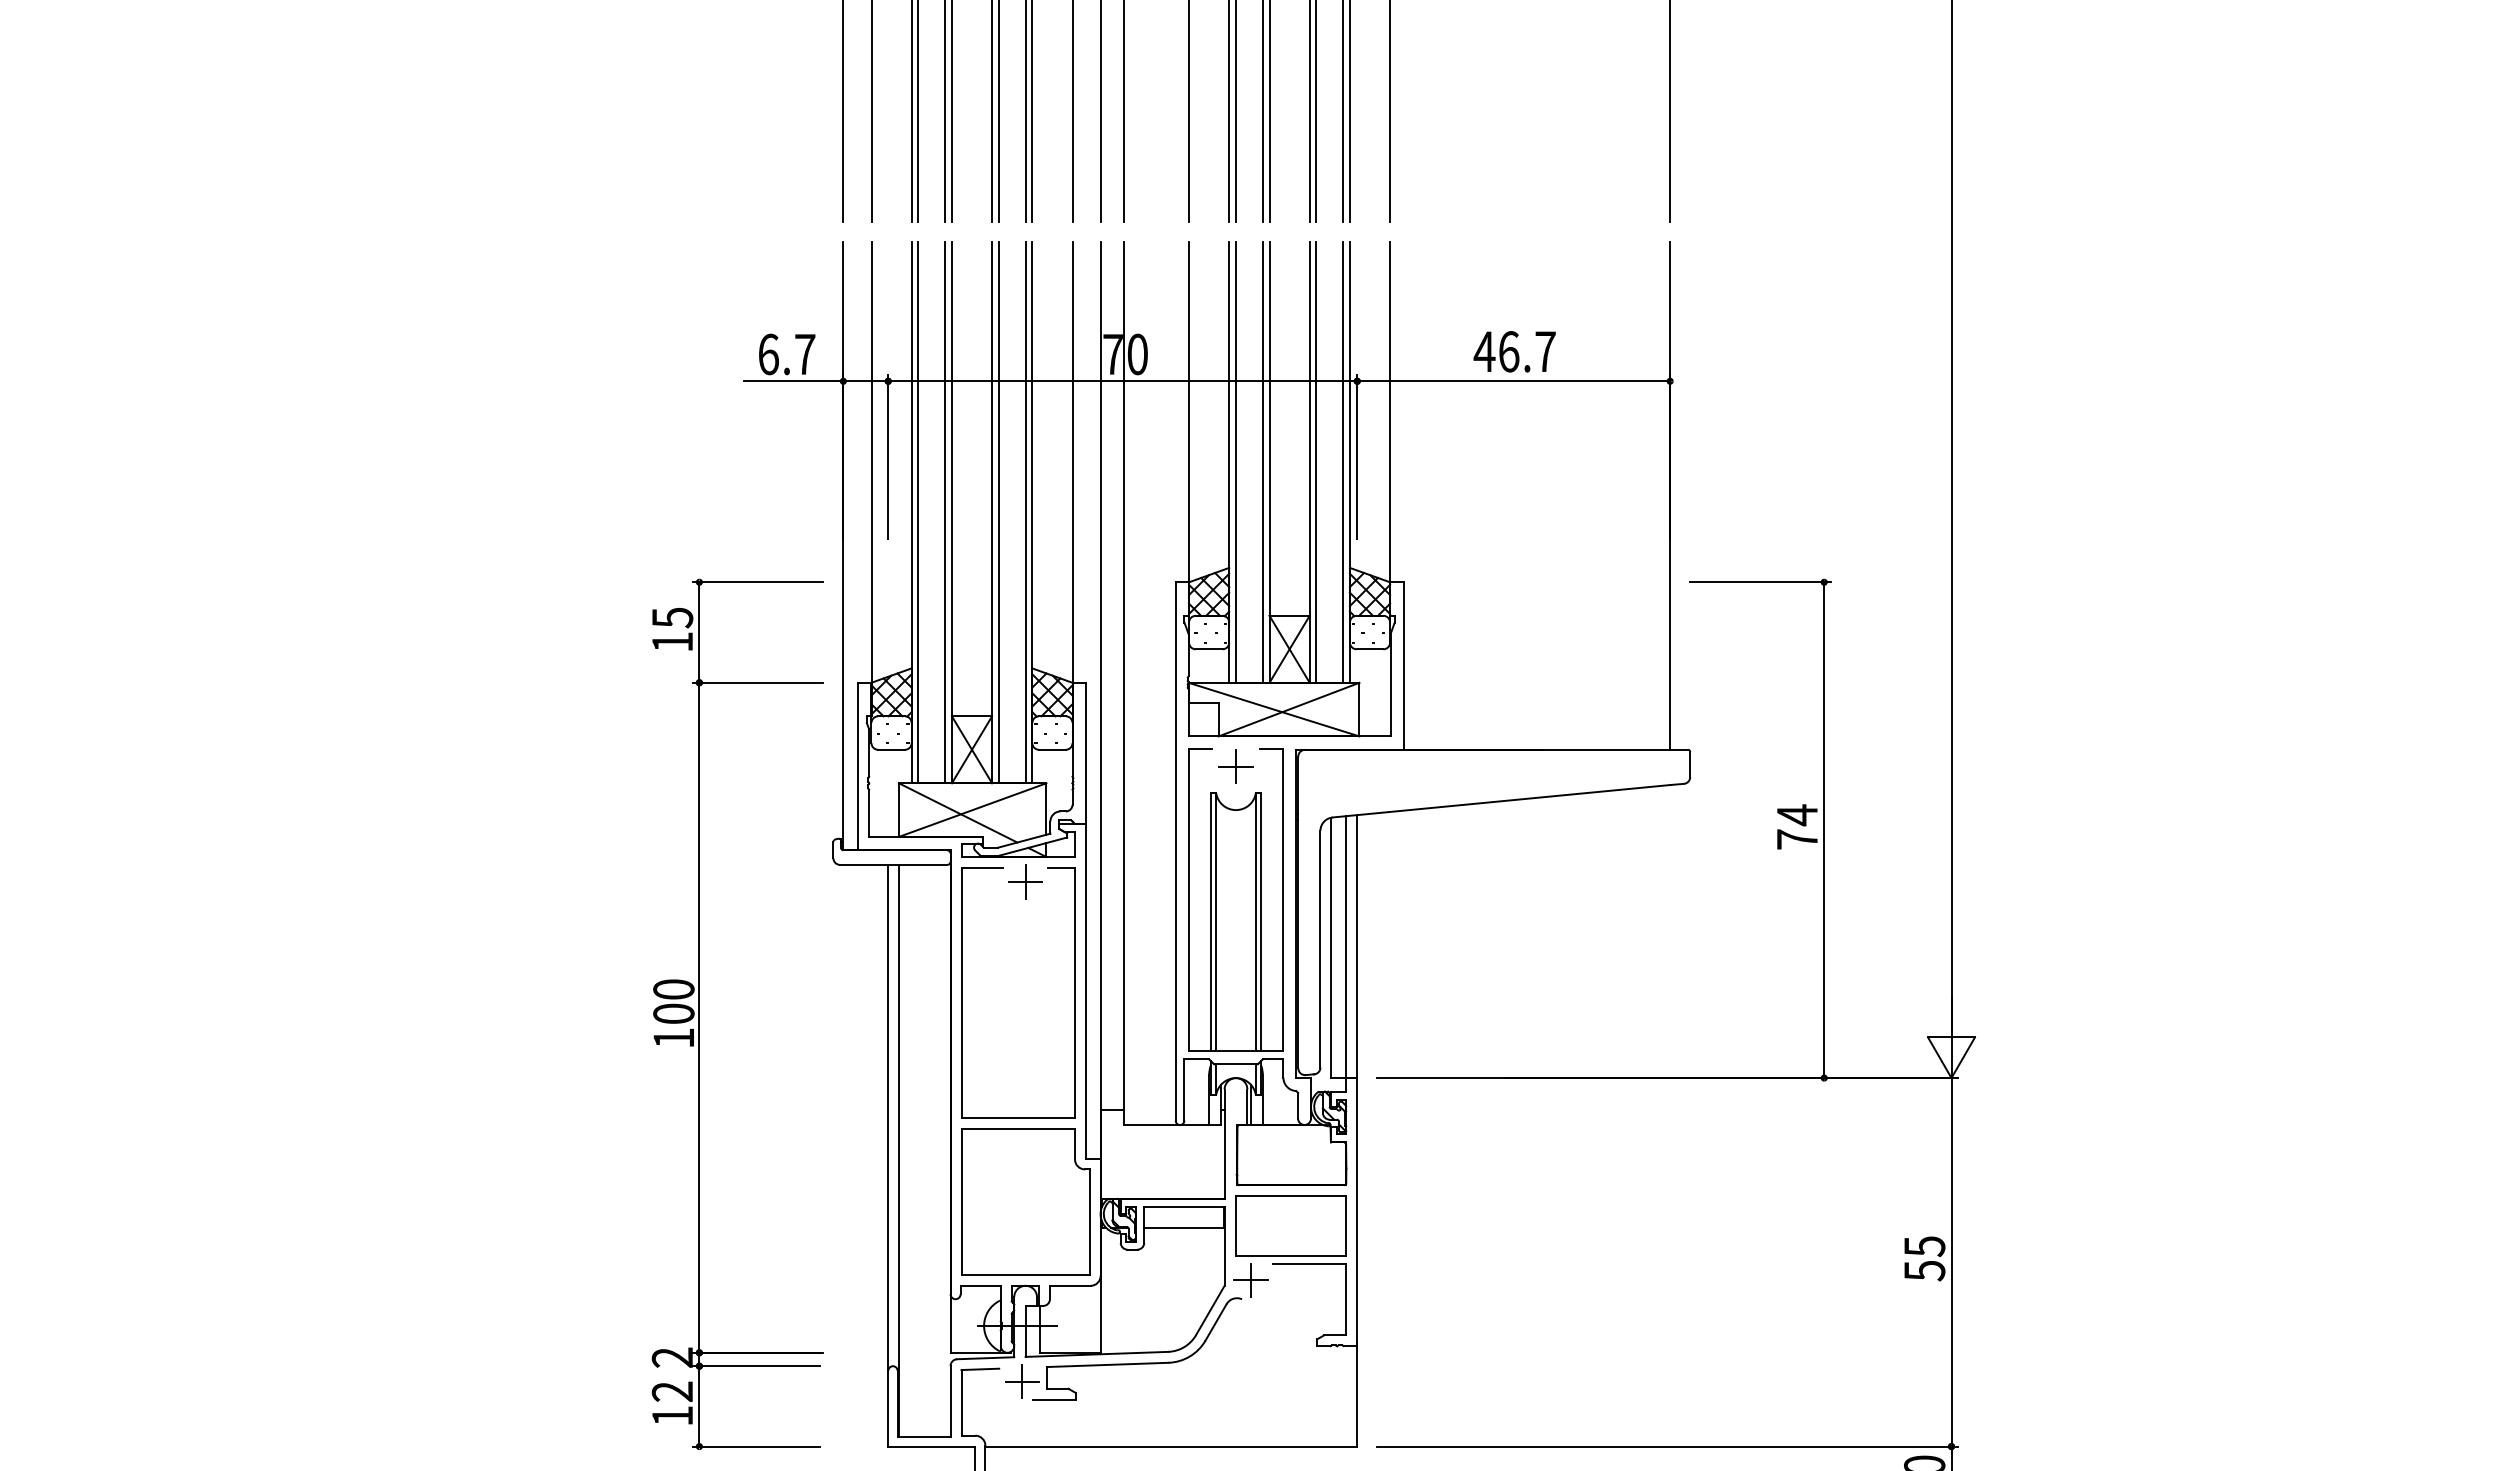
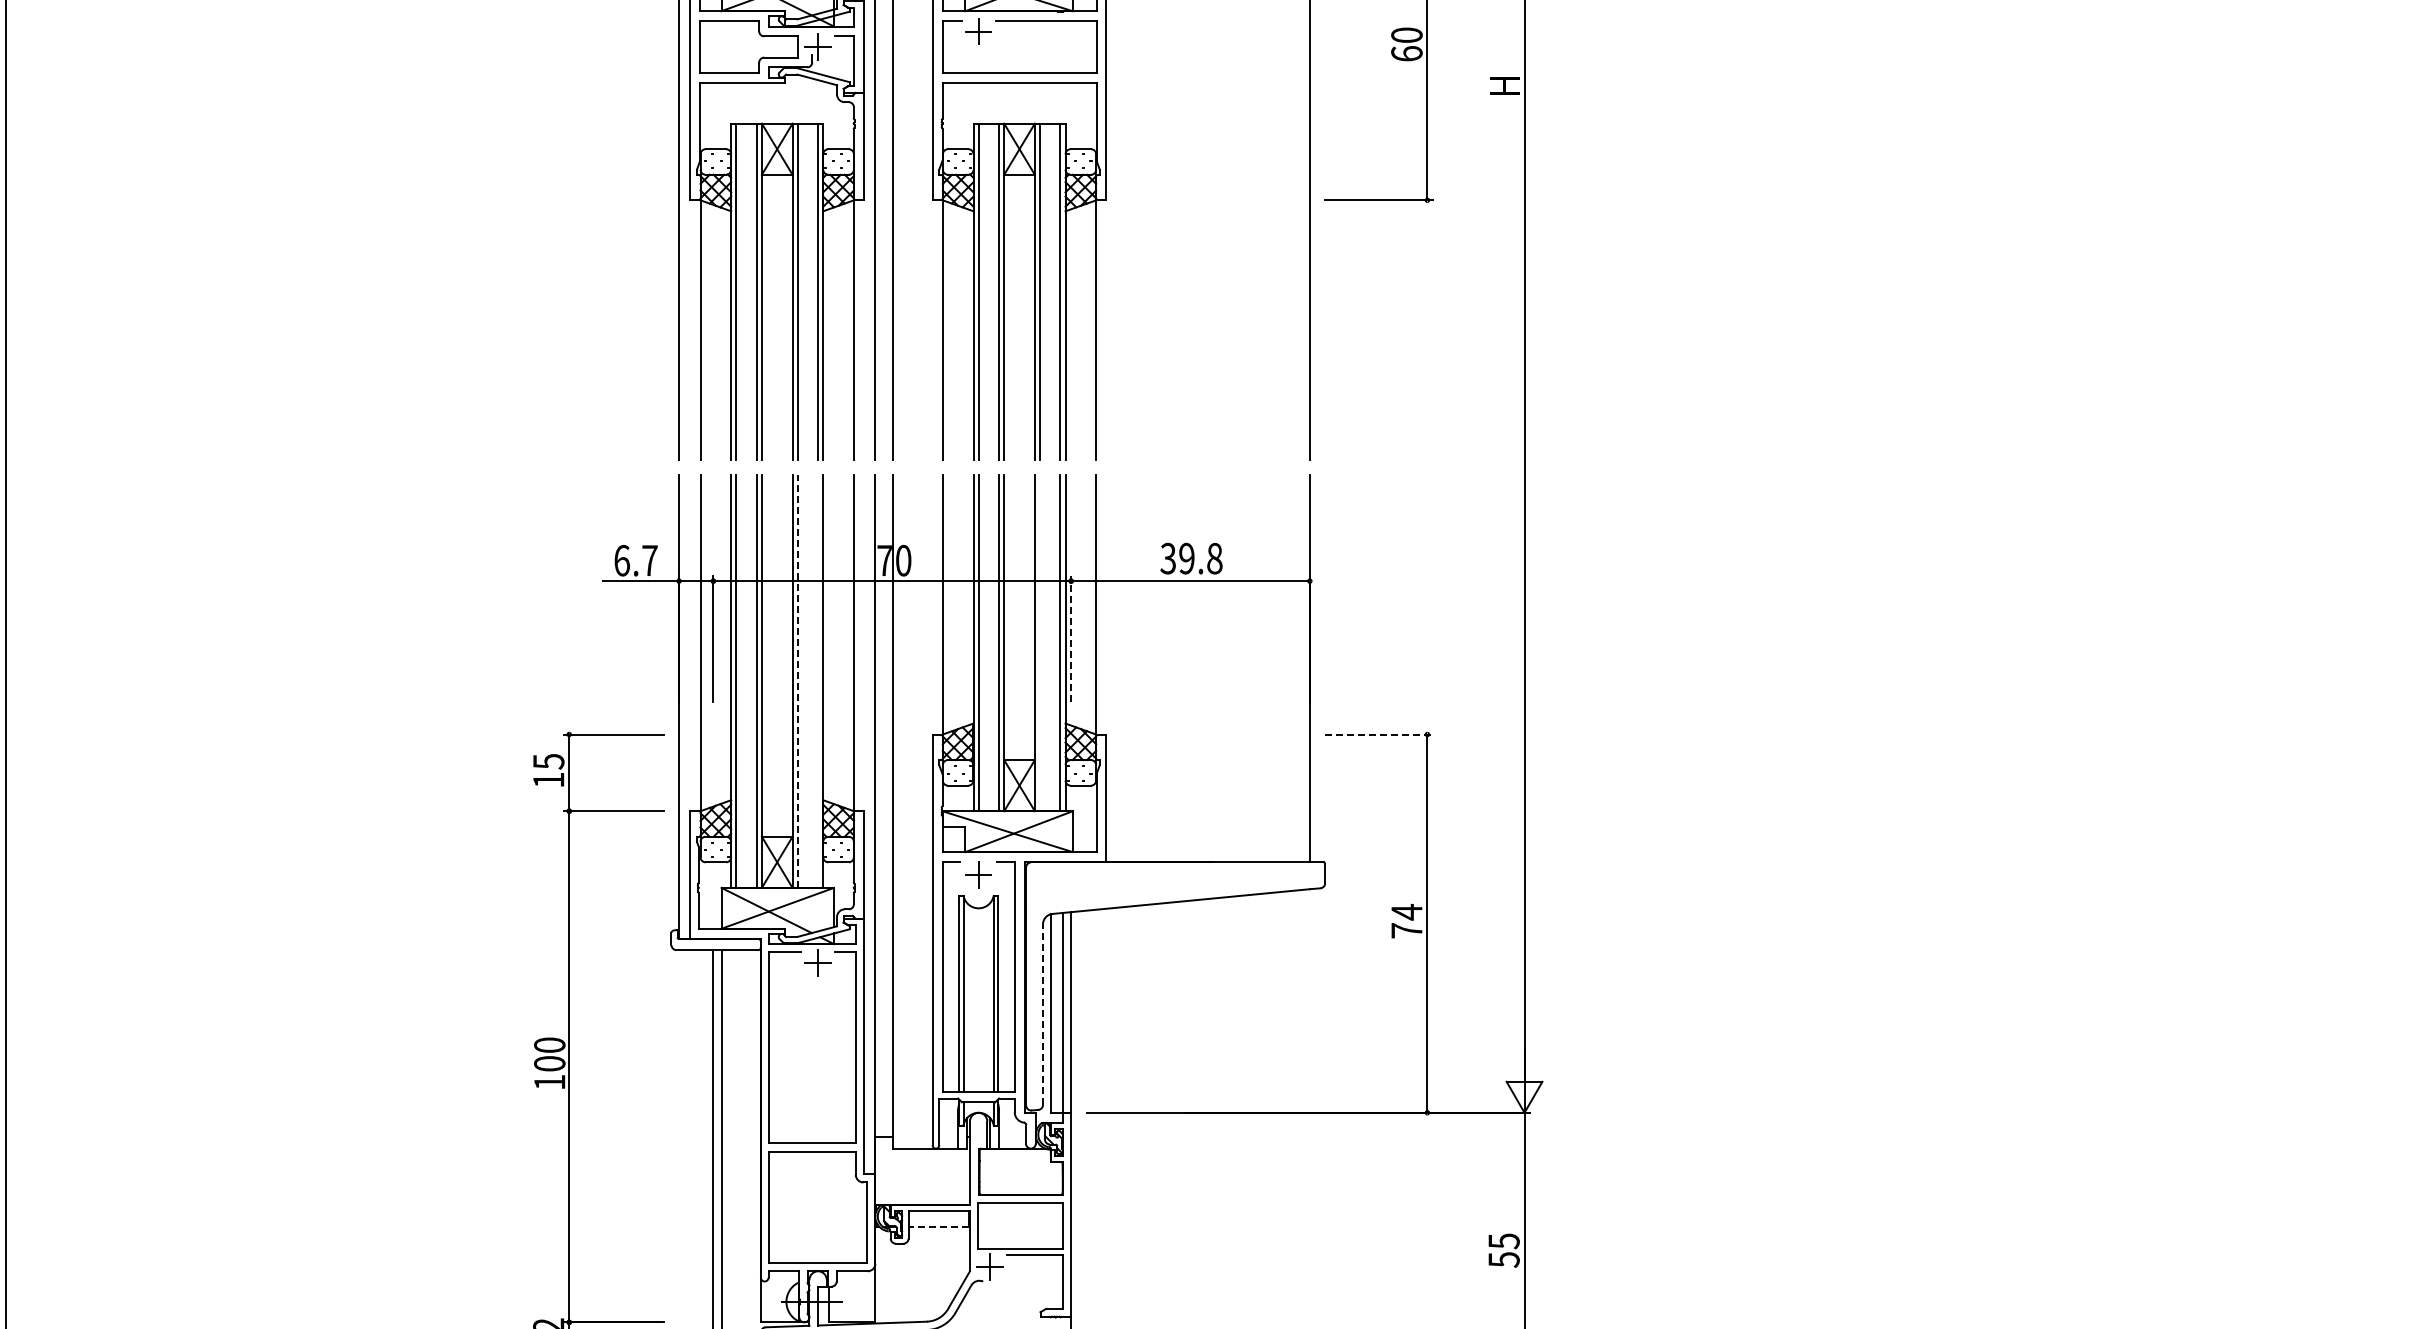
text: (1513, 351) -> (1190, 558), 46.7 -> 39.8
line: (1357, 456) -> (1071, 638), solid -> dashed
line: (1315, 462) -> (1039, 643), removed
line: (998, 512) -> (797, 681), solid -> dashed
line: (1026, 512) -> (818, 681), removed
line: (1760, 582) -> (1378, 734), solid -> dashed
line: (1321, 949) -> (1043, 1014), solid -> dashed
line: (1183, 1227) -> (938, 1226), solid -> dashed

